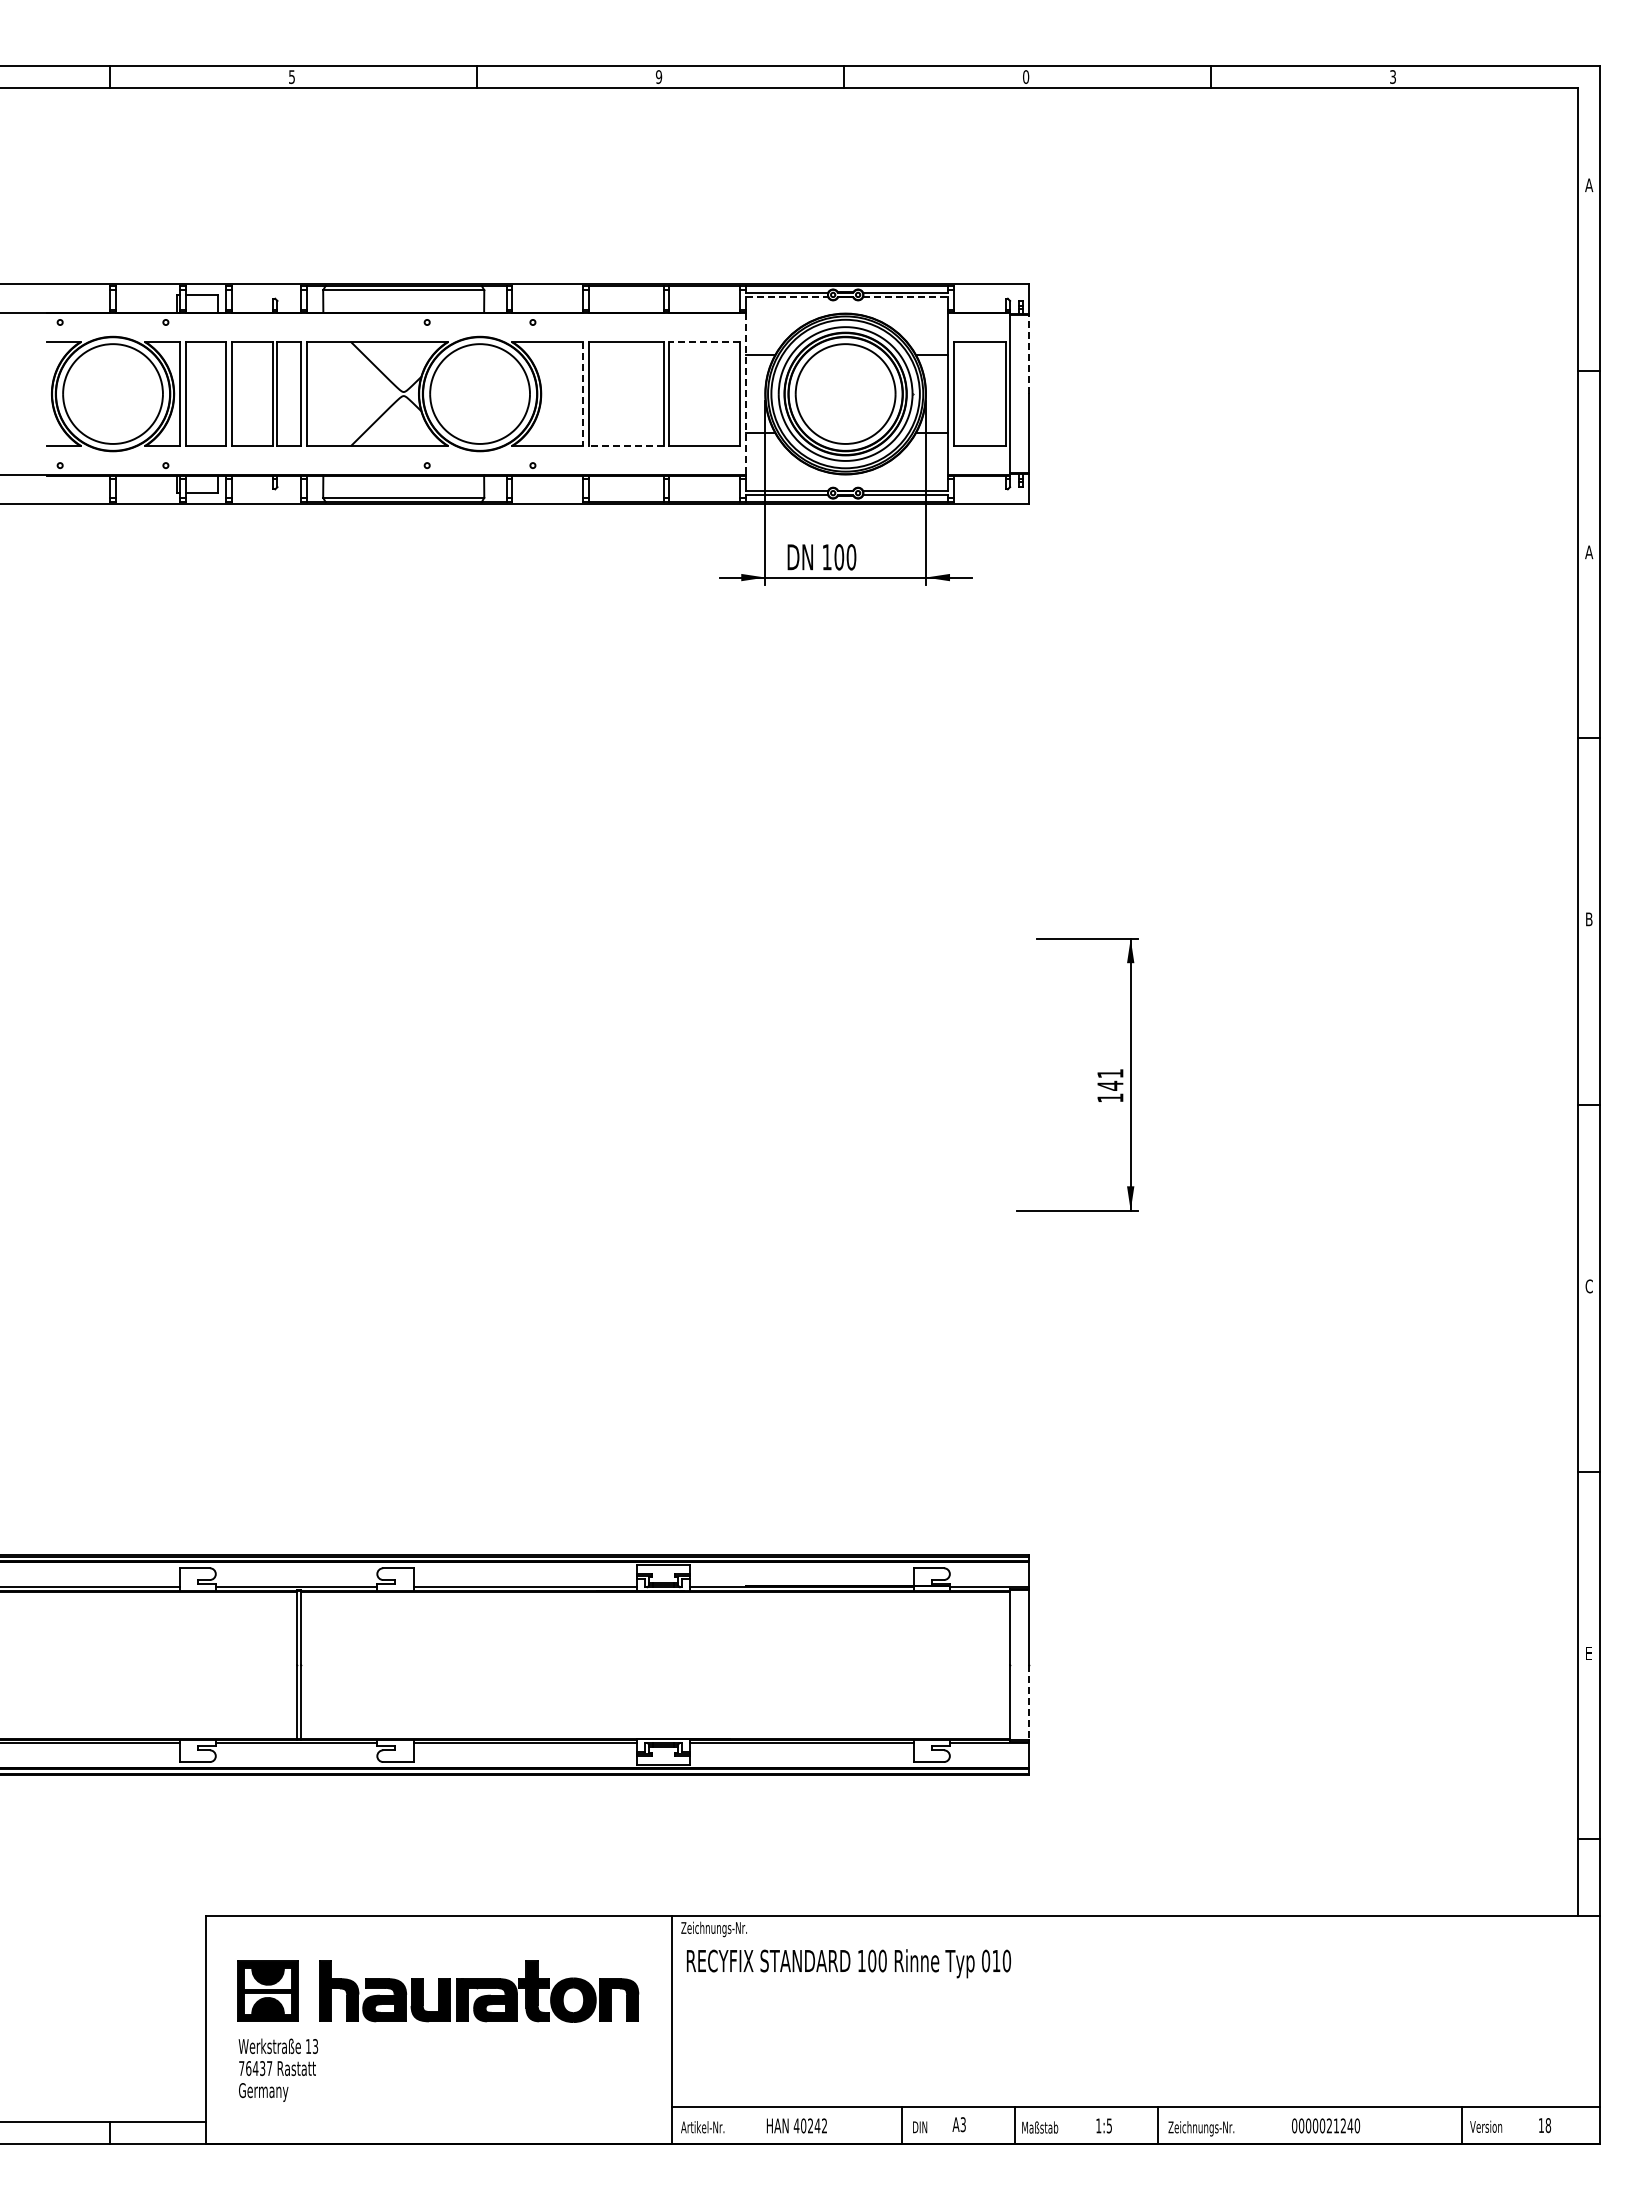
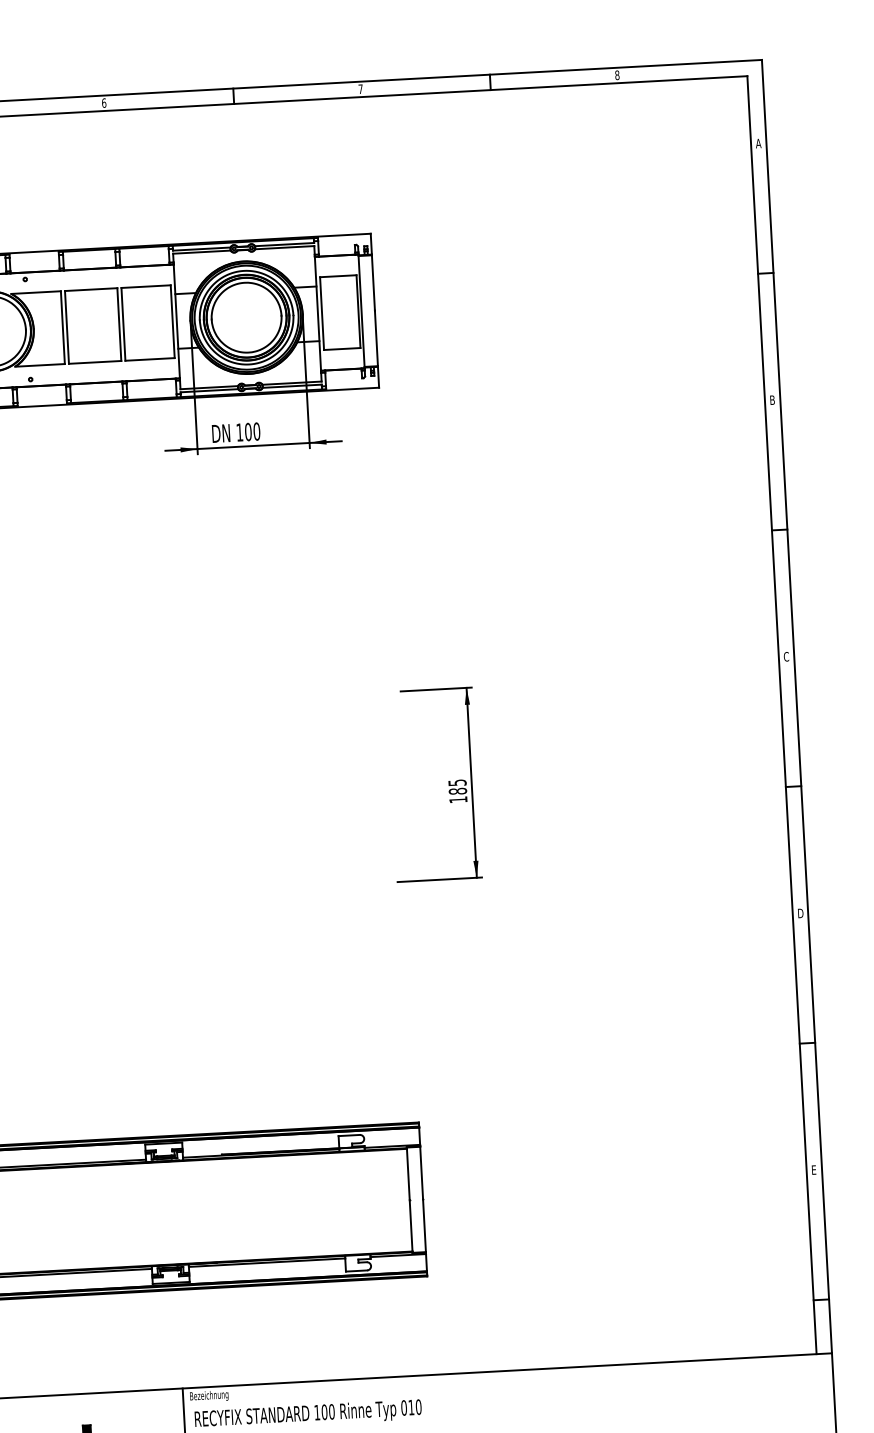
text: (658, 76) -> (103, 102), 9 -> 6
text: (1026, 76) -> (361, 88), 0 -> 7
text: (1393, 76) -> (617, 74), 3 -> 8
line: (787, 297) -> (202, 252), dashed -> solid
line: (905, 297) -> (284, 247), dashed -> solid
line: (704, 342) -> (145, 286), dashed -> solid
line: (1029, 354) -> (373, 283), dashed -> solid
line: (582, 394) -> (62, 327), dashed -> solid
line: (745, 394) -> (176, 321), dashed -> solid
line: (625, 446) -> (94, 362), dashed -> solid
text: (1589, 552) -> (772, 400), A -> B
text: (1588, 919) -> (785, 656), B -> C
text: (1110, 1079) -> (457, 786), 141 -> 185
text: (1589, 1286) -> (800, 913), C -> D
line: (1029, 1702) -> (424, 1225), dashed -> solid
text: (713, 1929) -> (212, 1396), Zeichnungs-Nr. -> Bezeichnung

